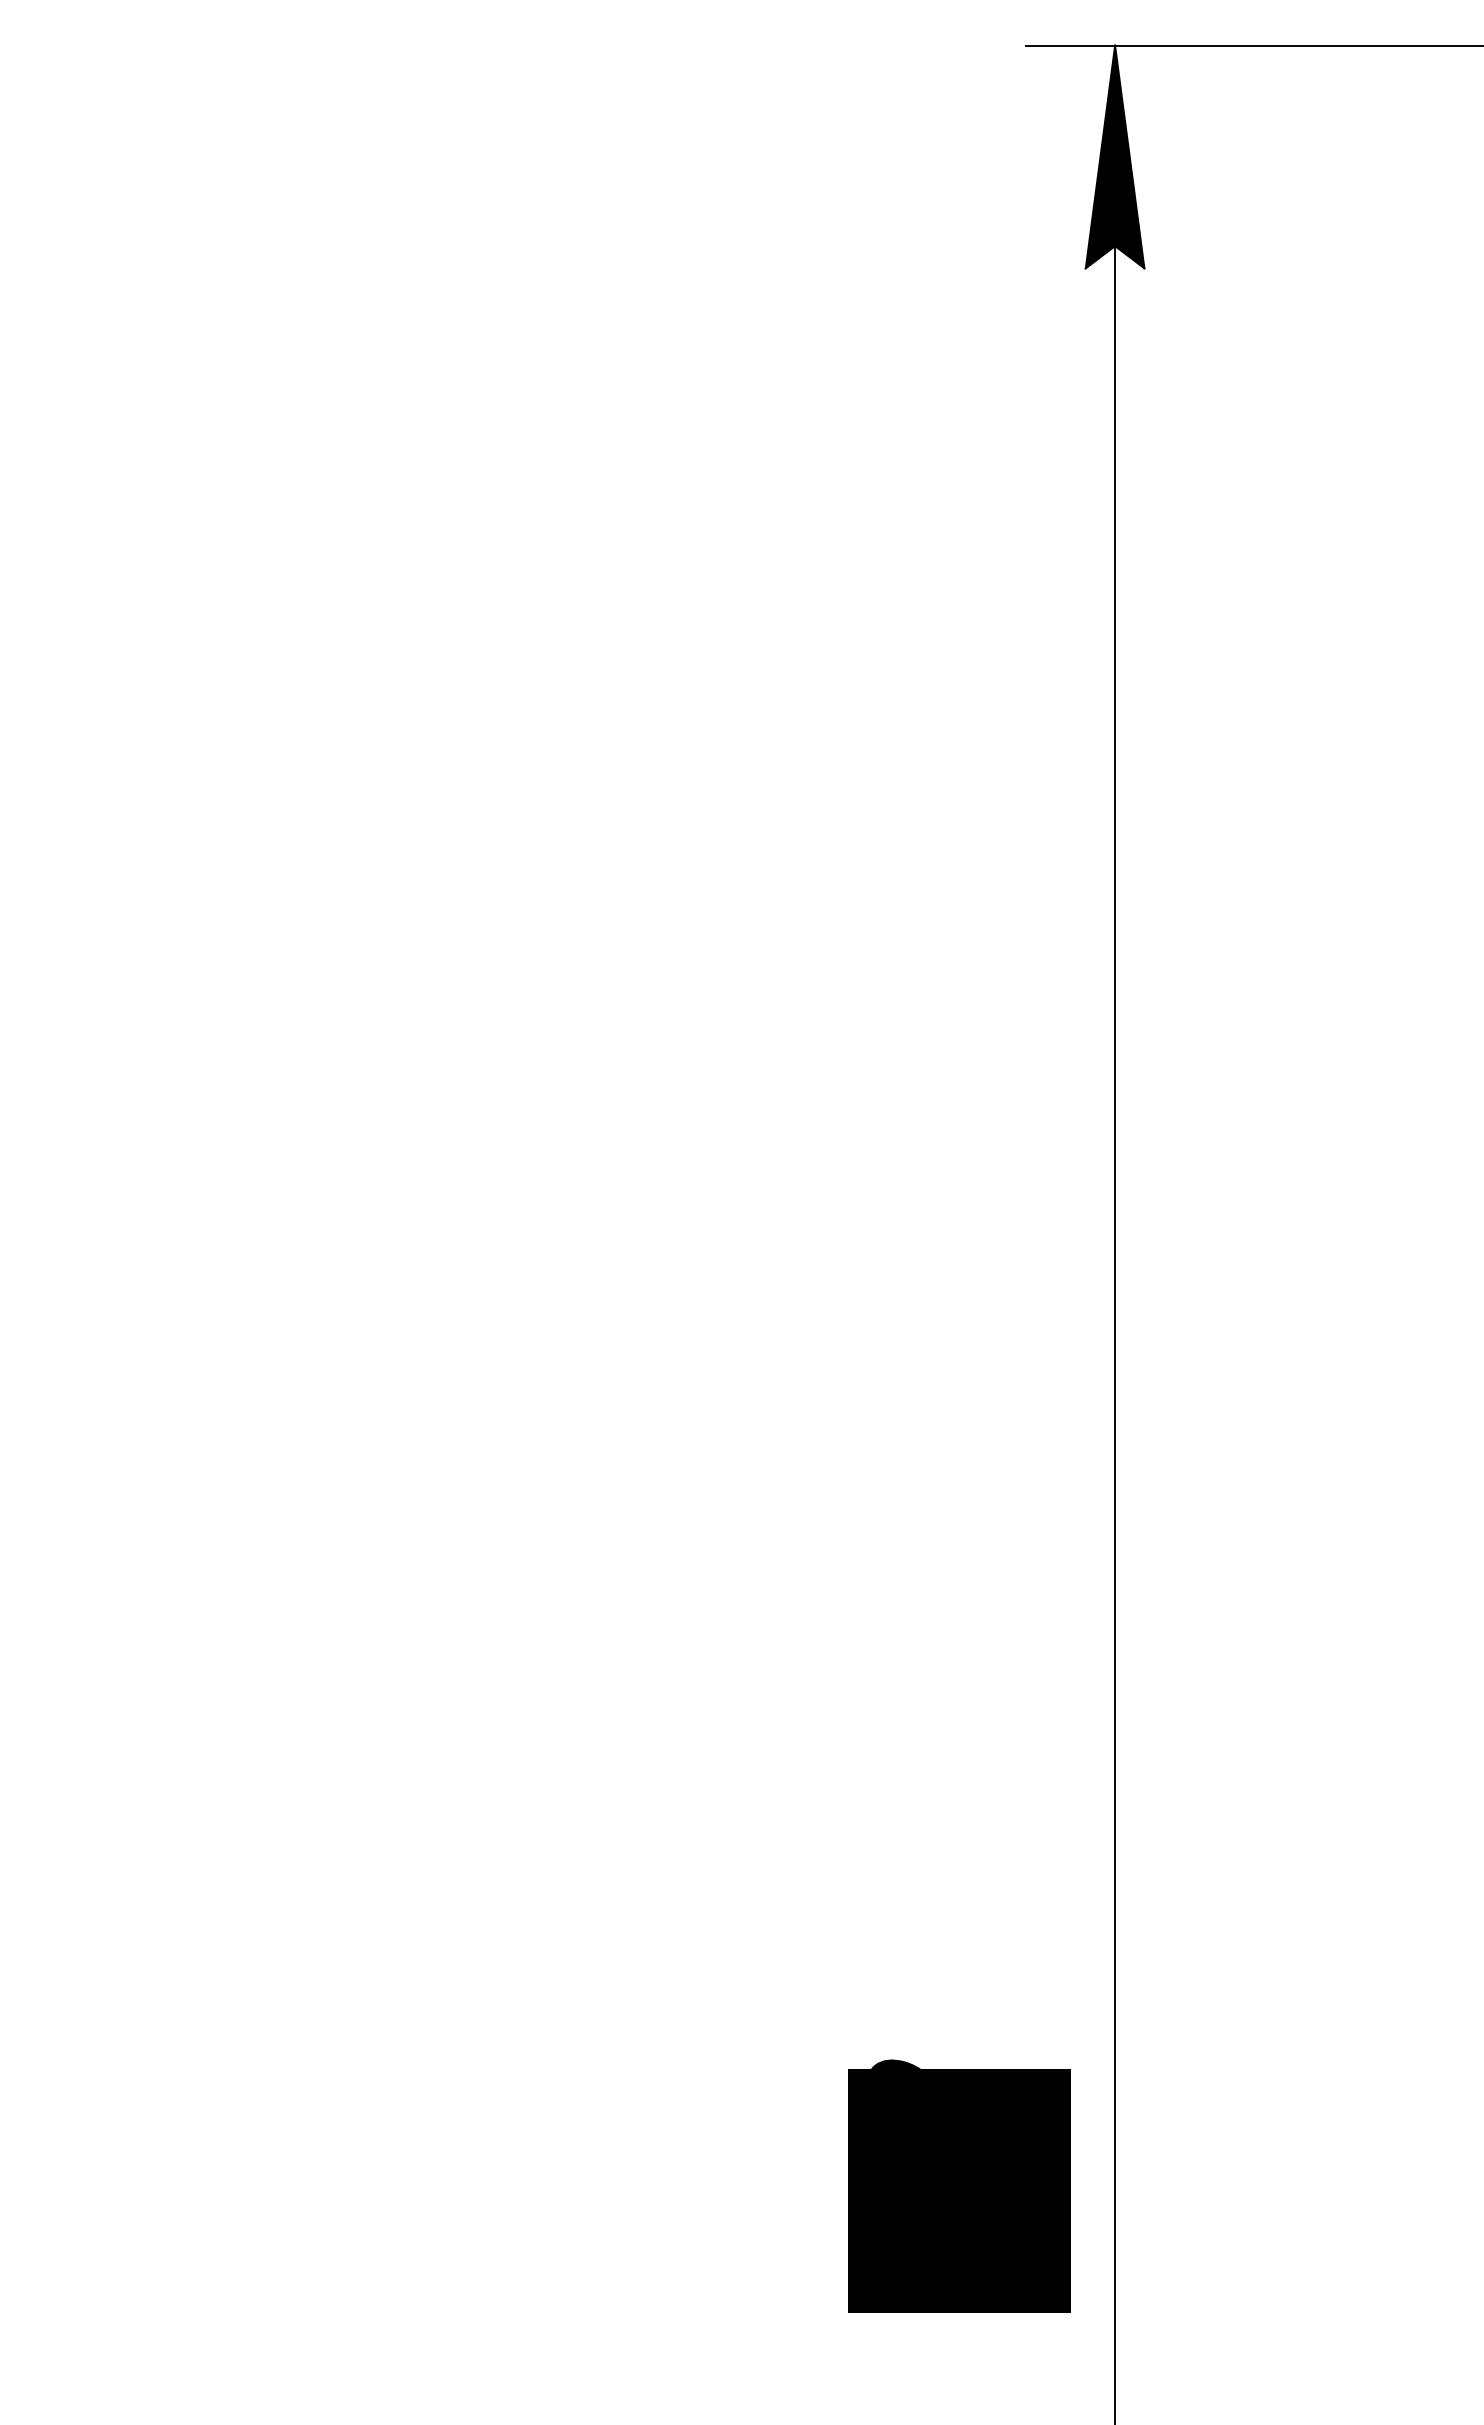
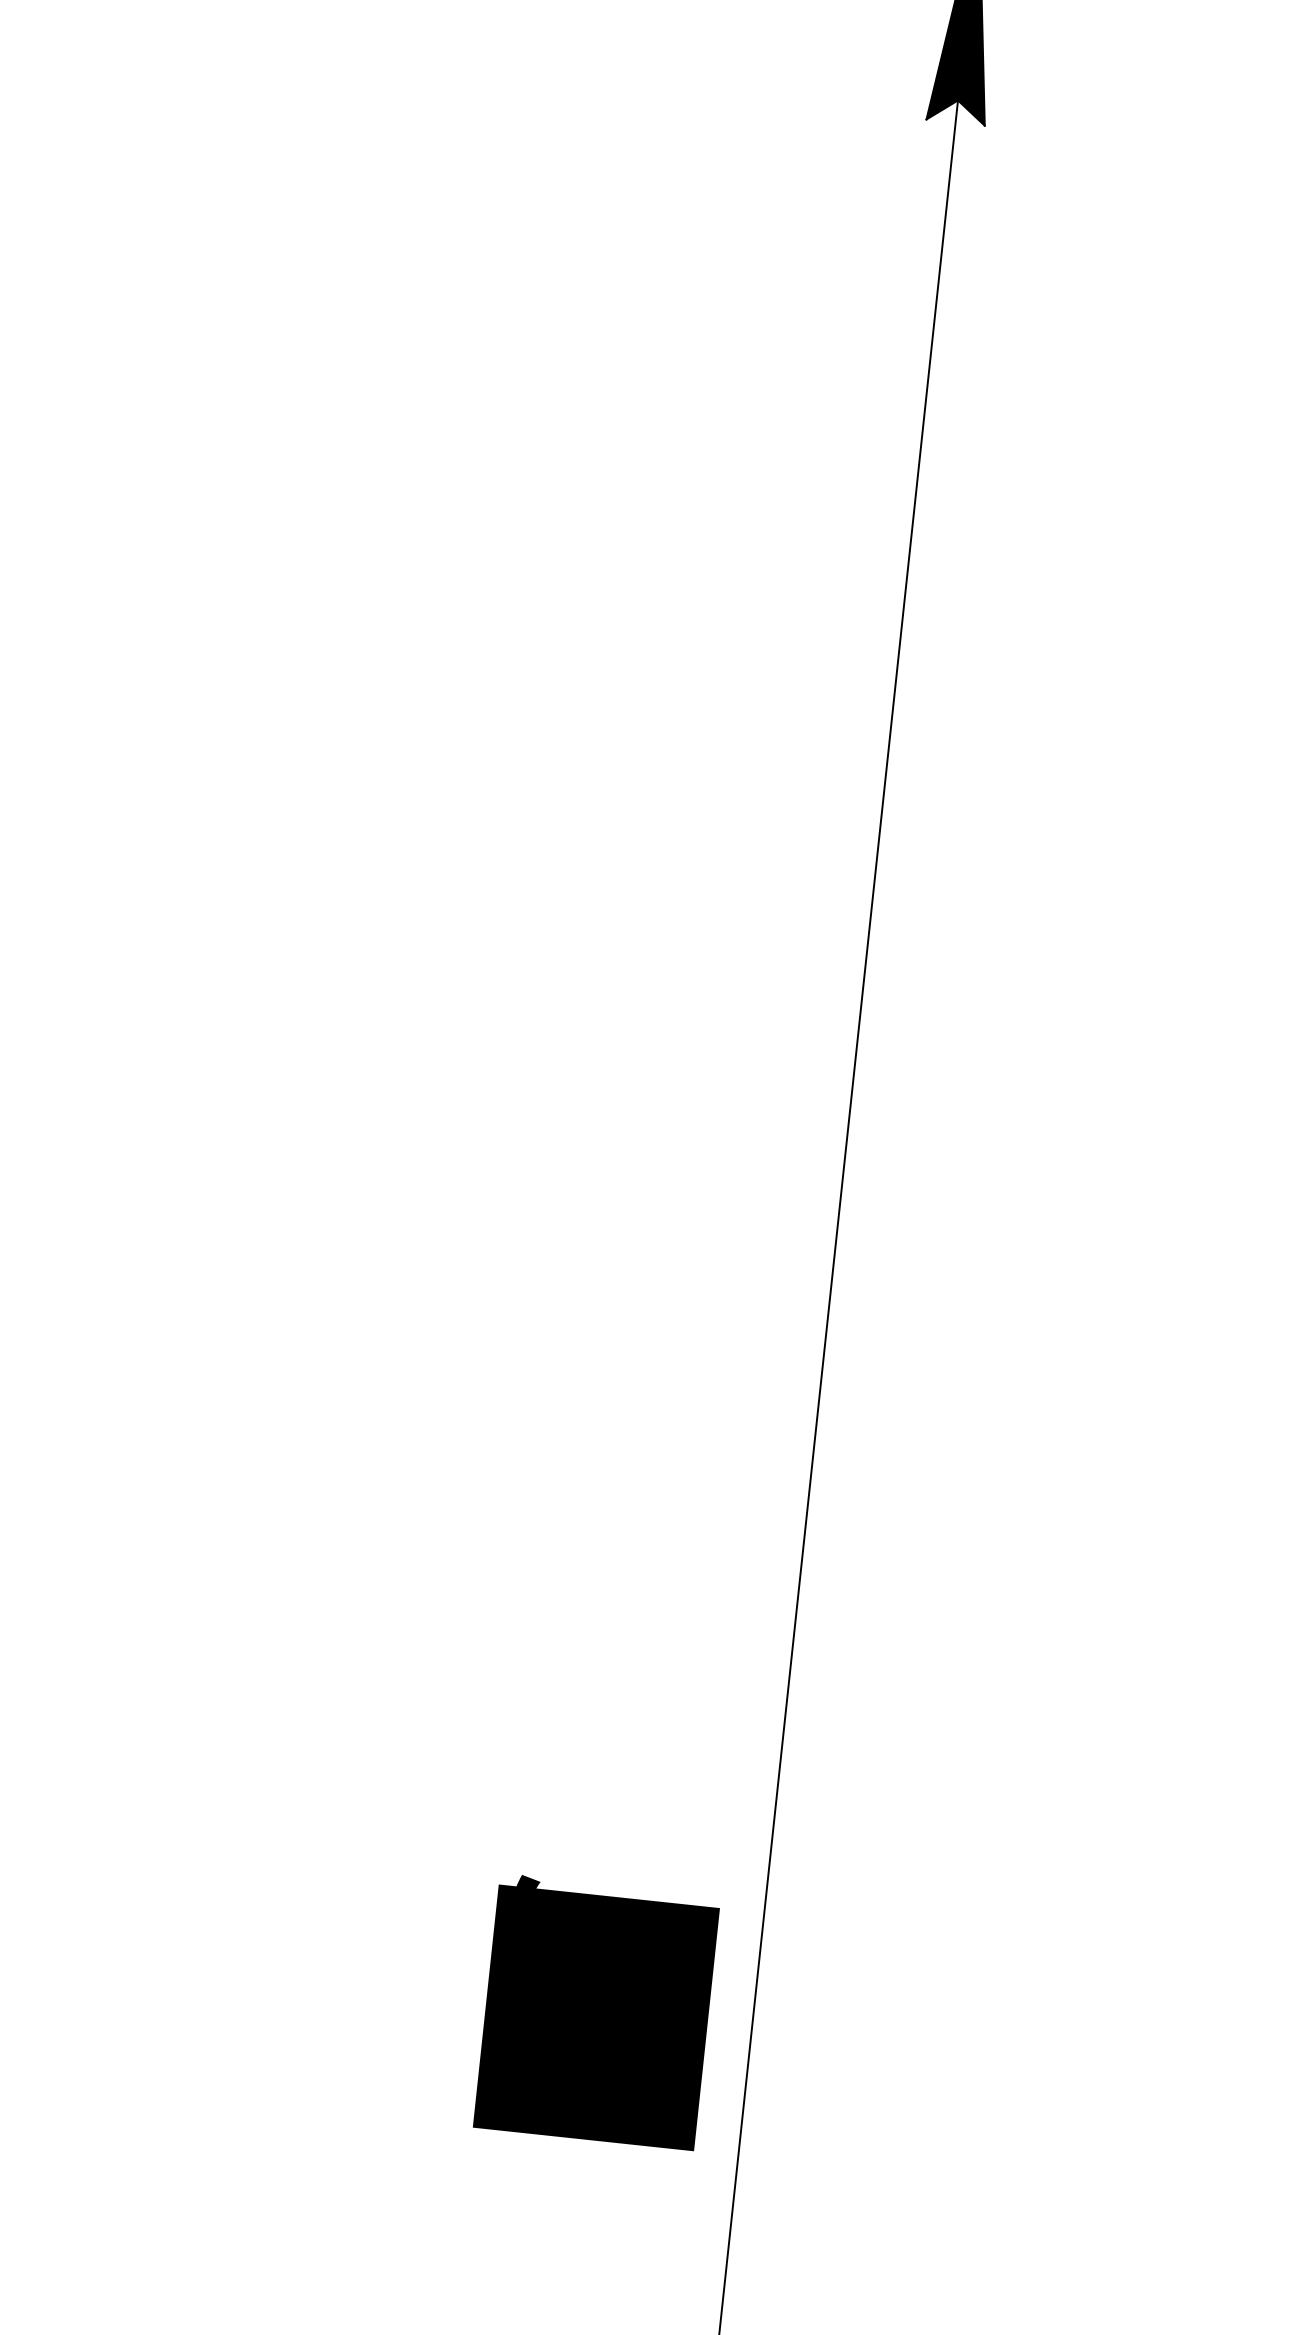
text: (893, 2062) -> (544, 1883), 98 -> 96

